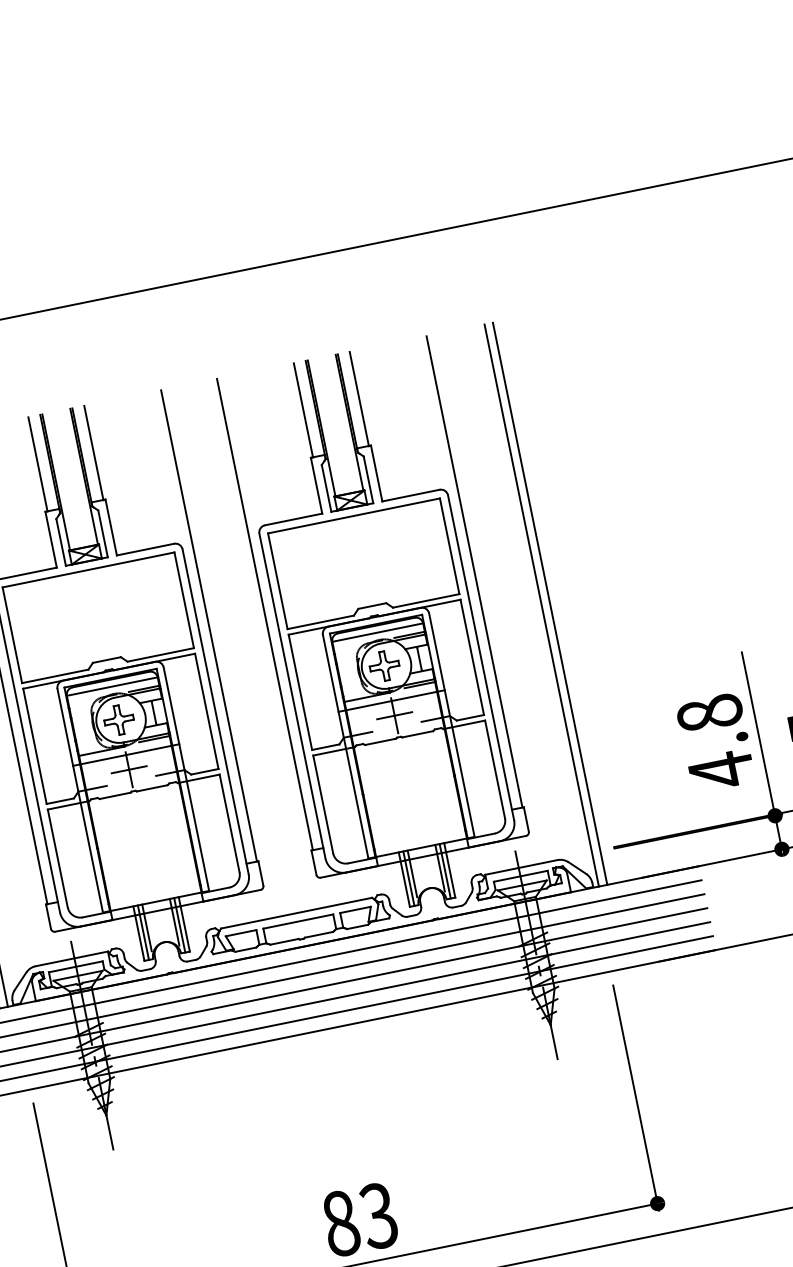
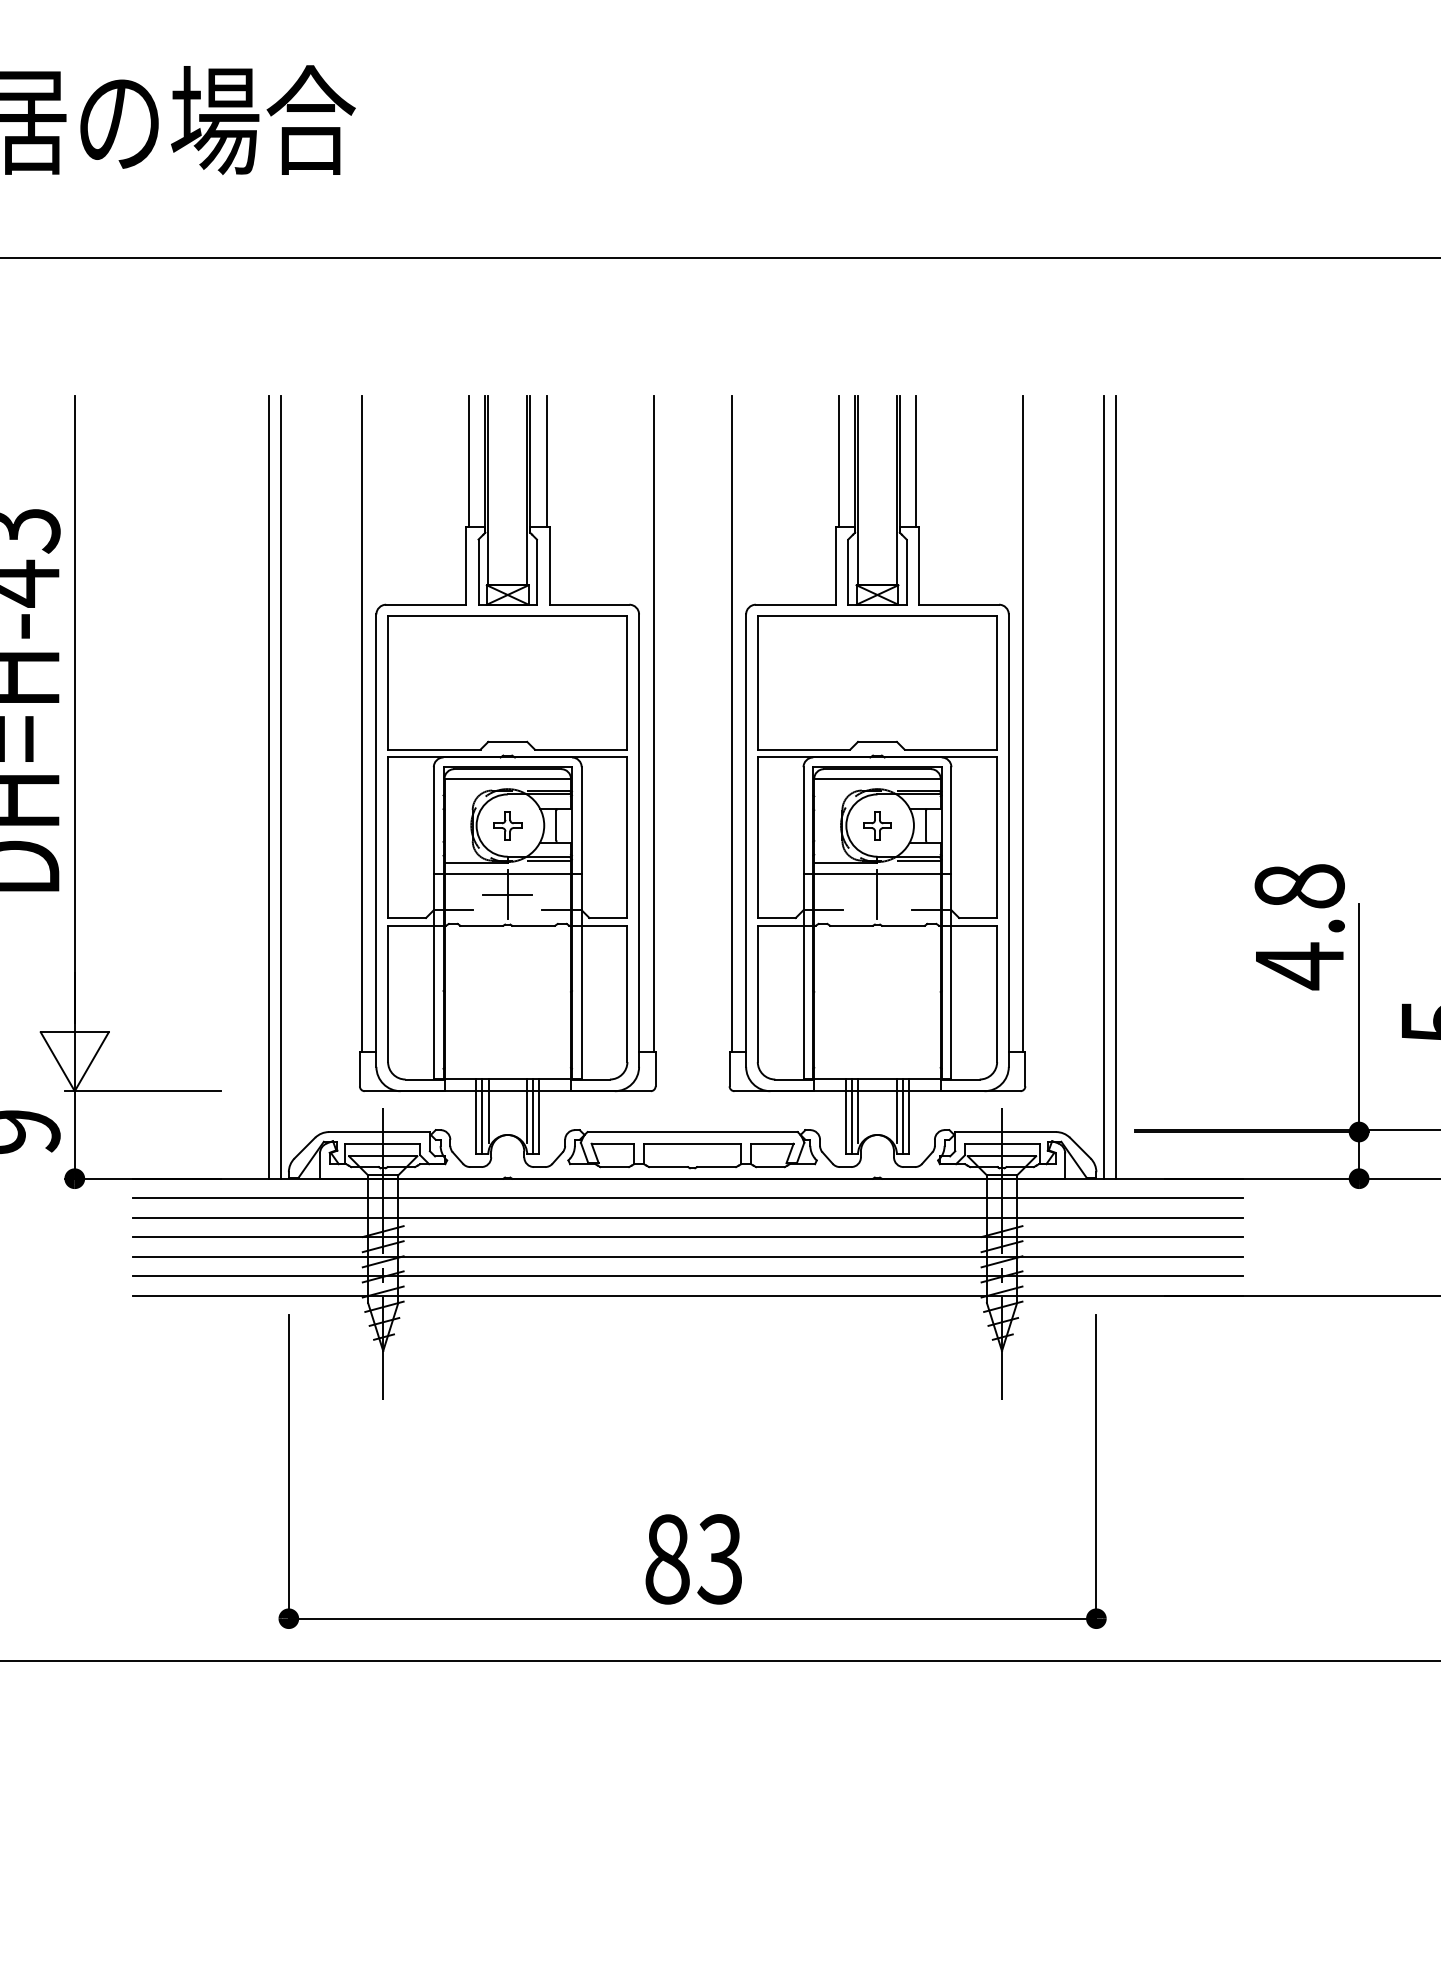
part: (384, 666) -> (877, 825), size x0.7
line: (394, 715) -> (877, 894), removed
part: (118, 720) -> (507, 825), size x0.7
text: (715, 742) -> (1299, 927), moved

